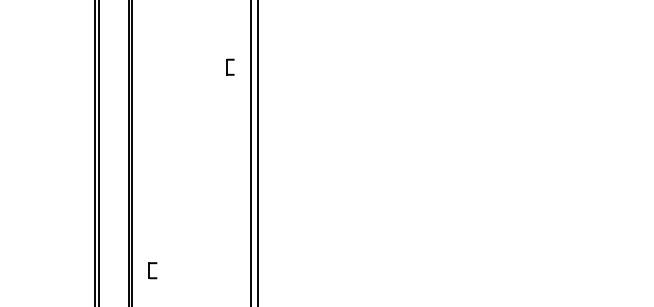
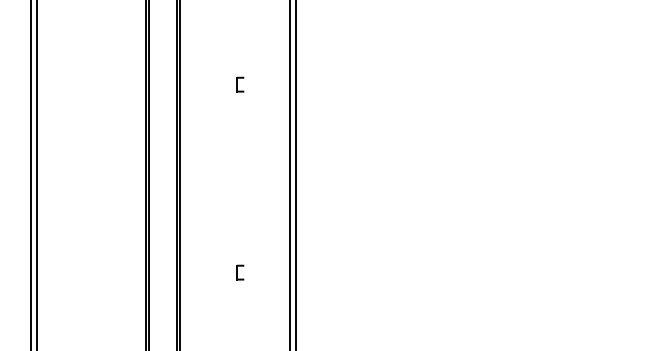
part: (230, 67) -> (240, 84), moved
part: (153, 270) -> (240, 272), moved

